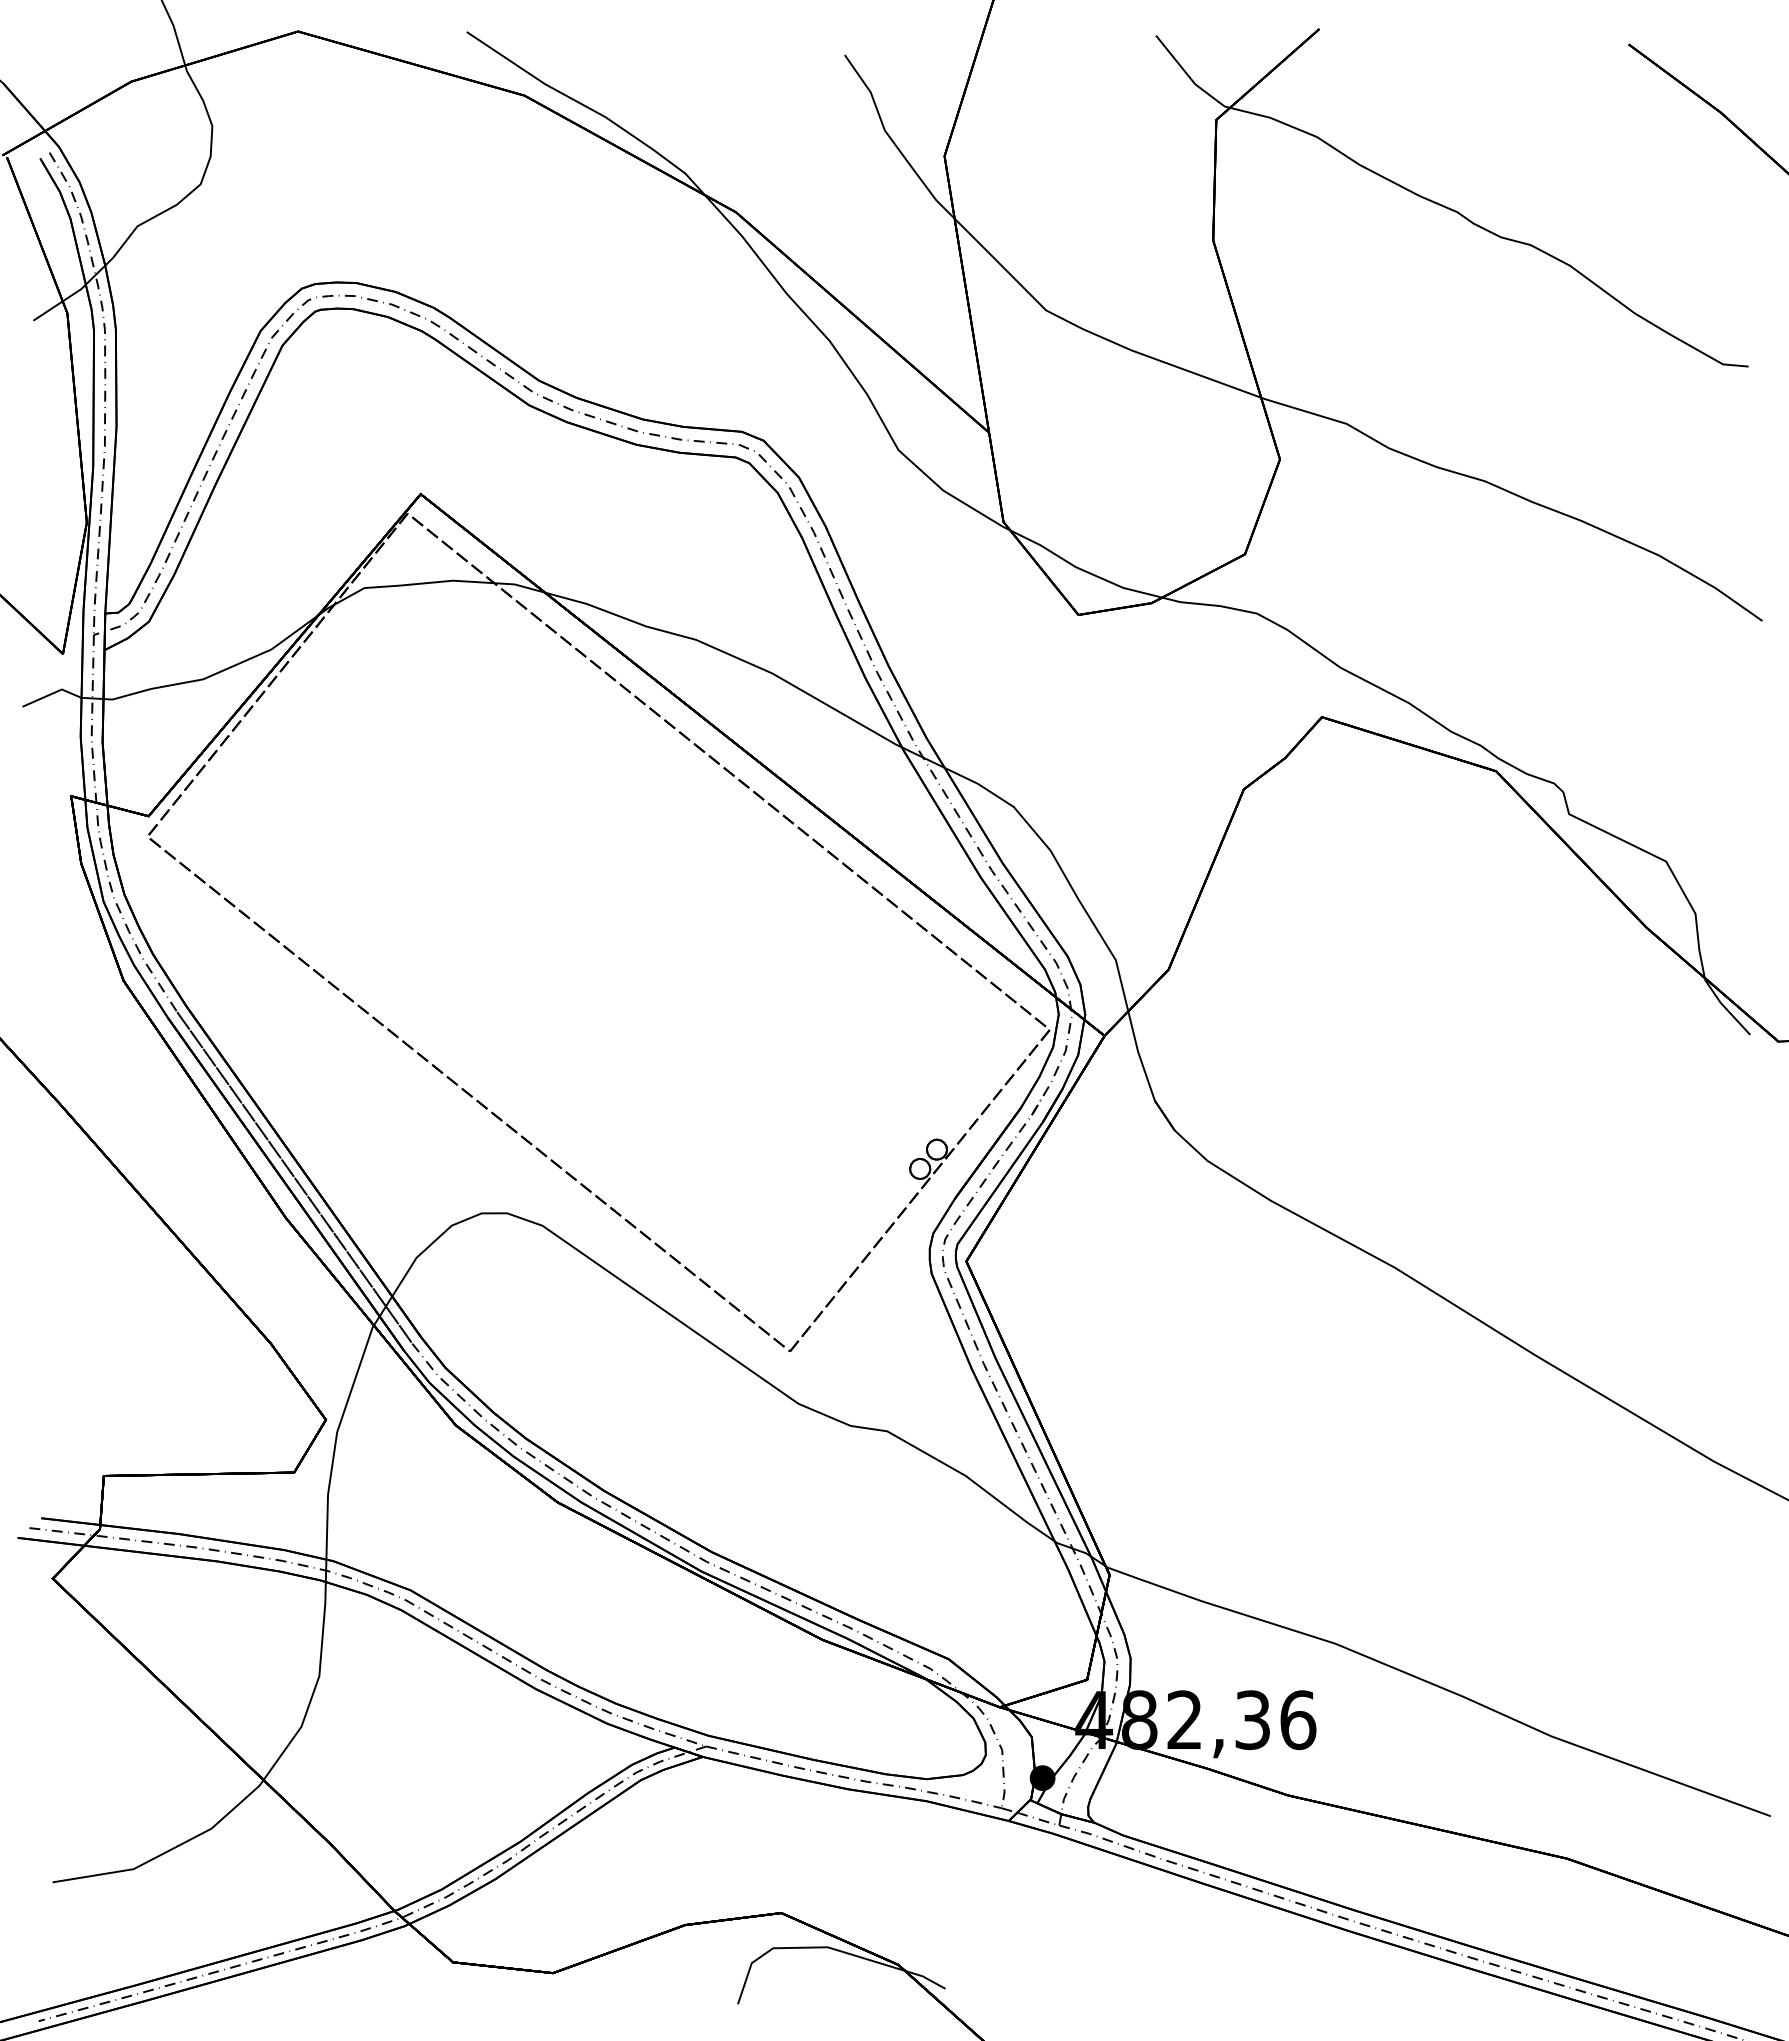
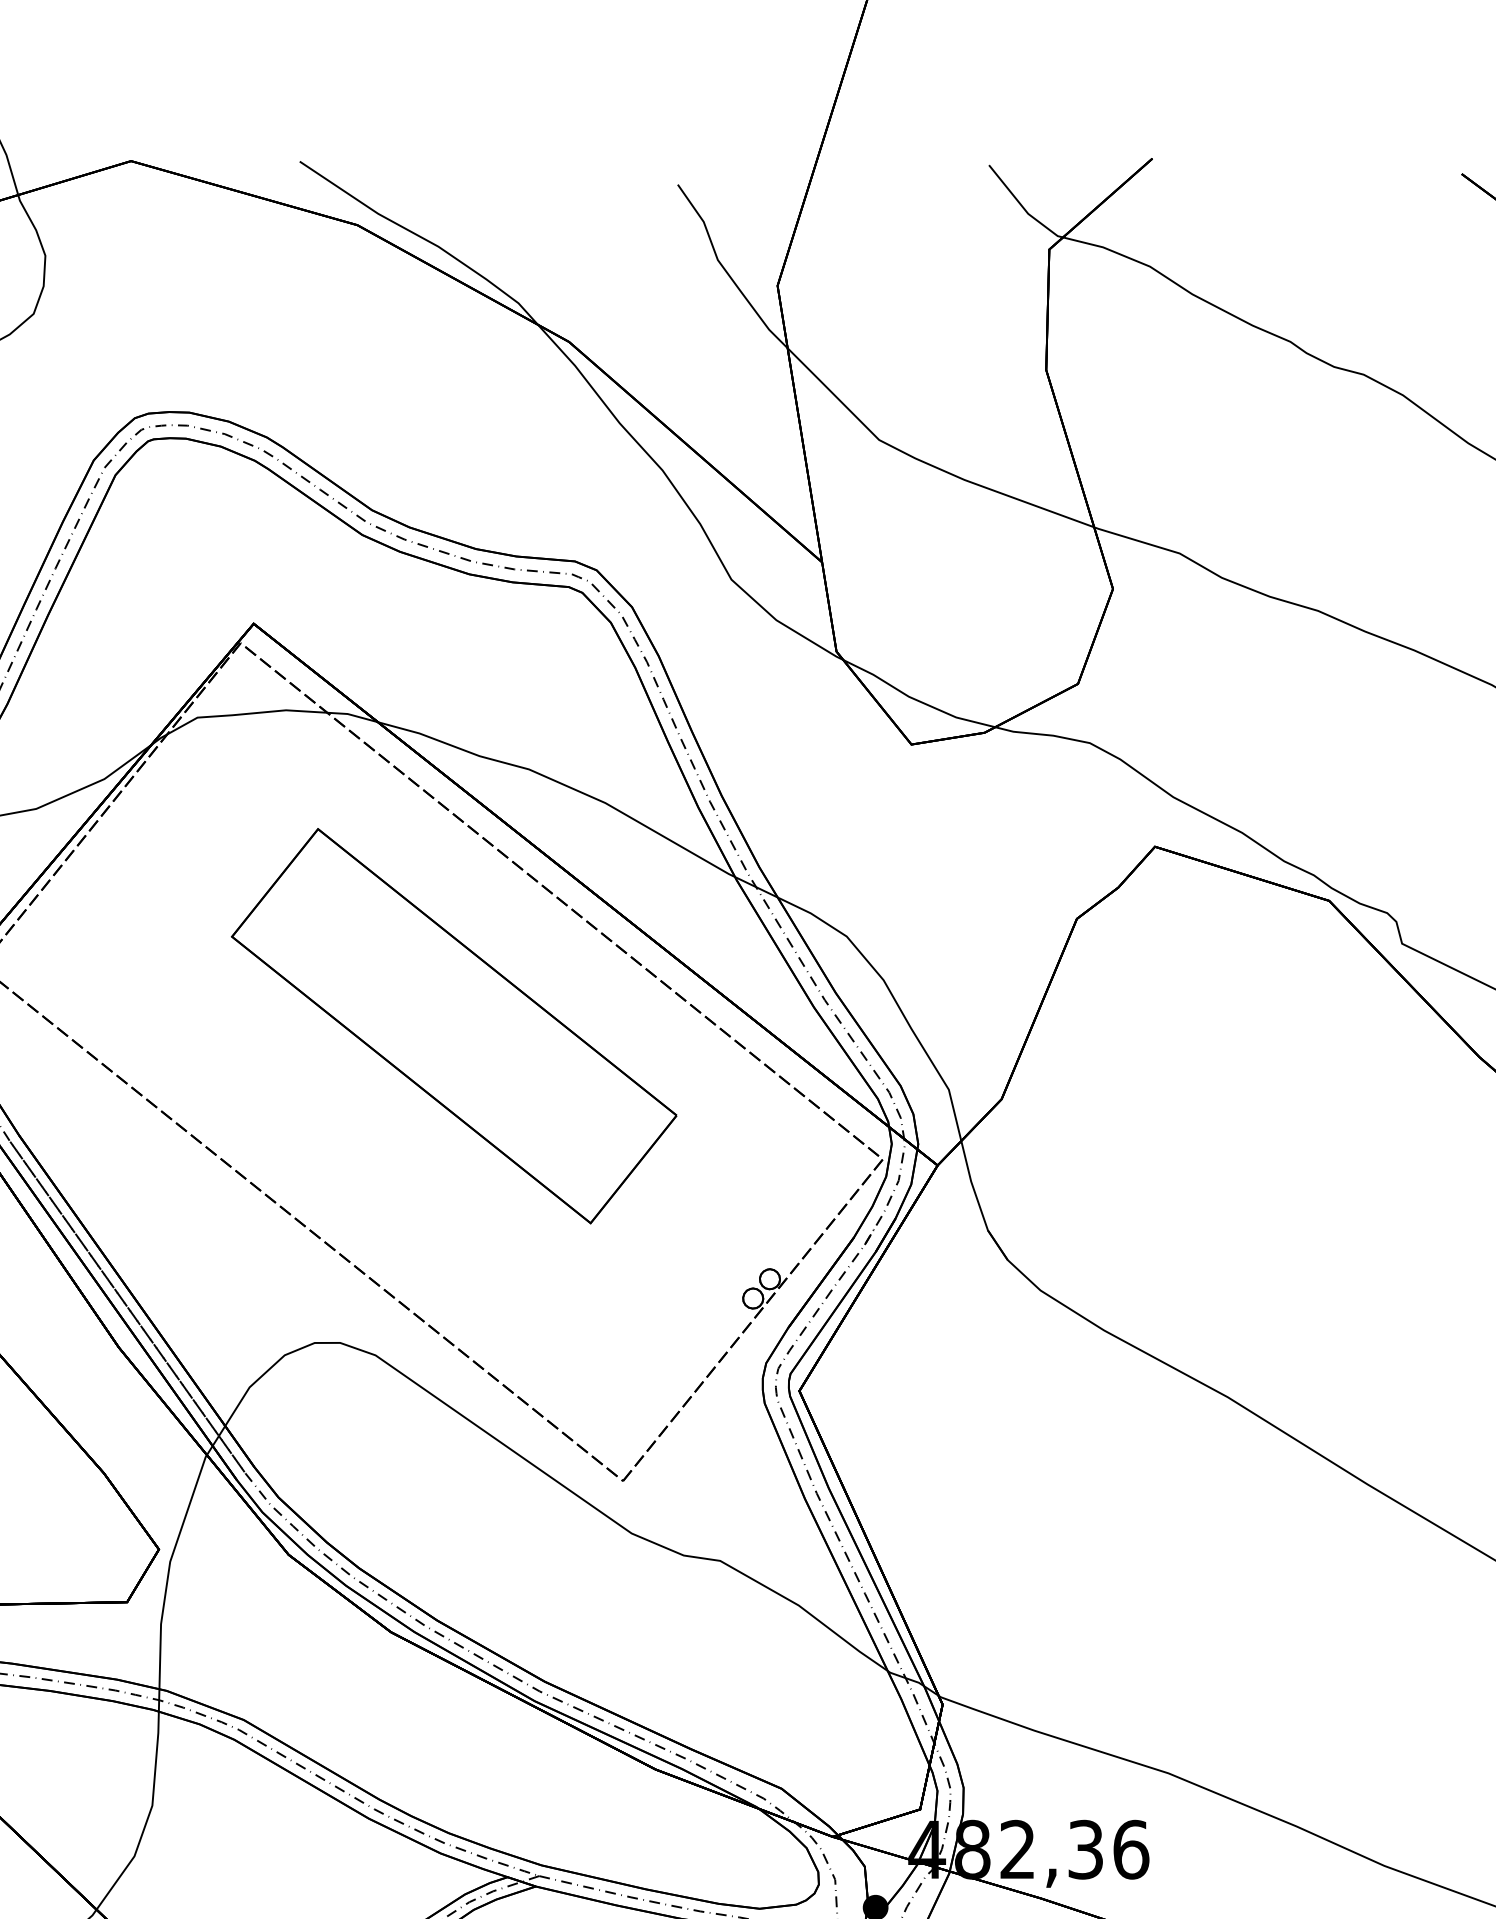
part: (620, 896) -> (453, 1026), added

